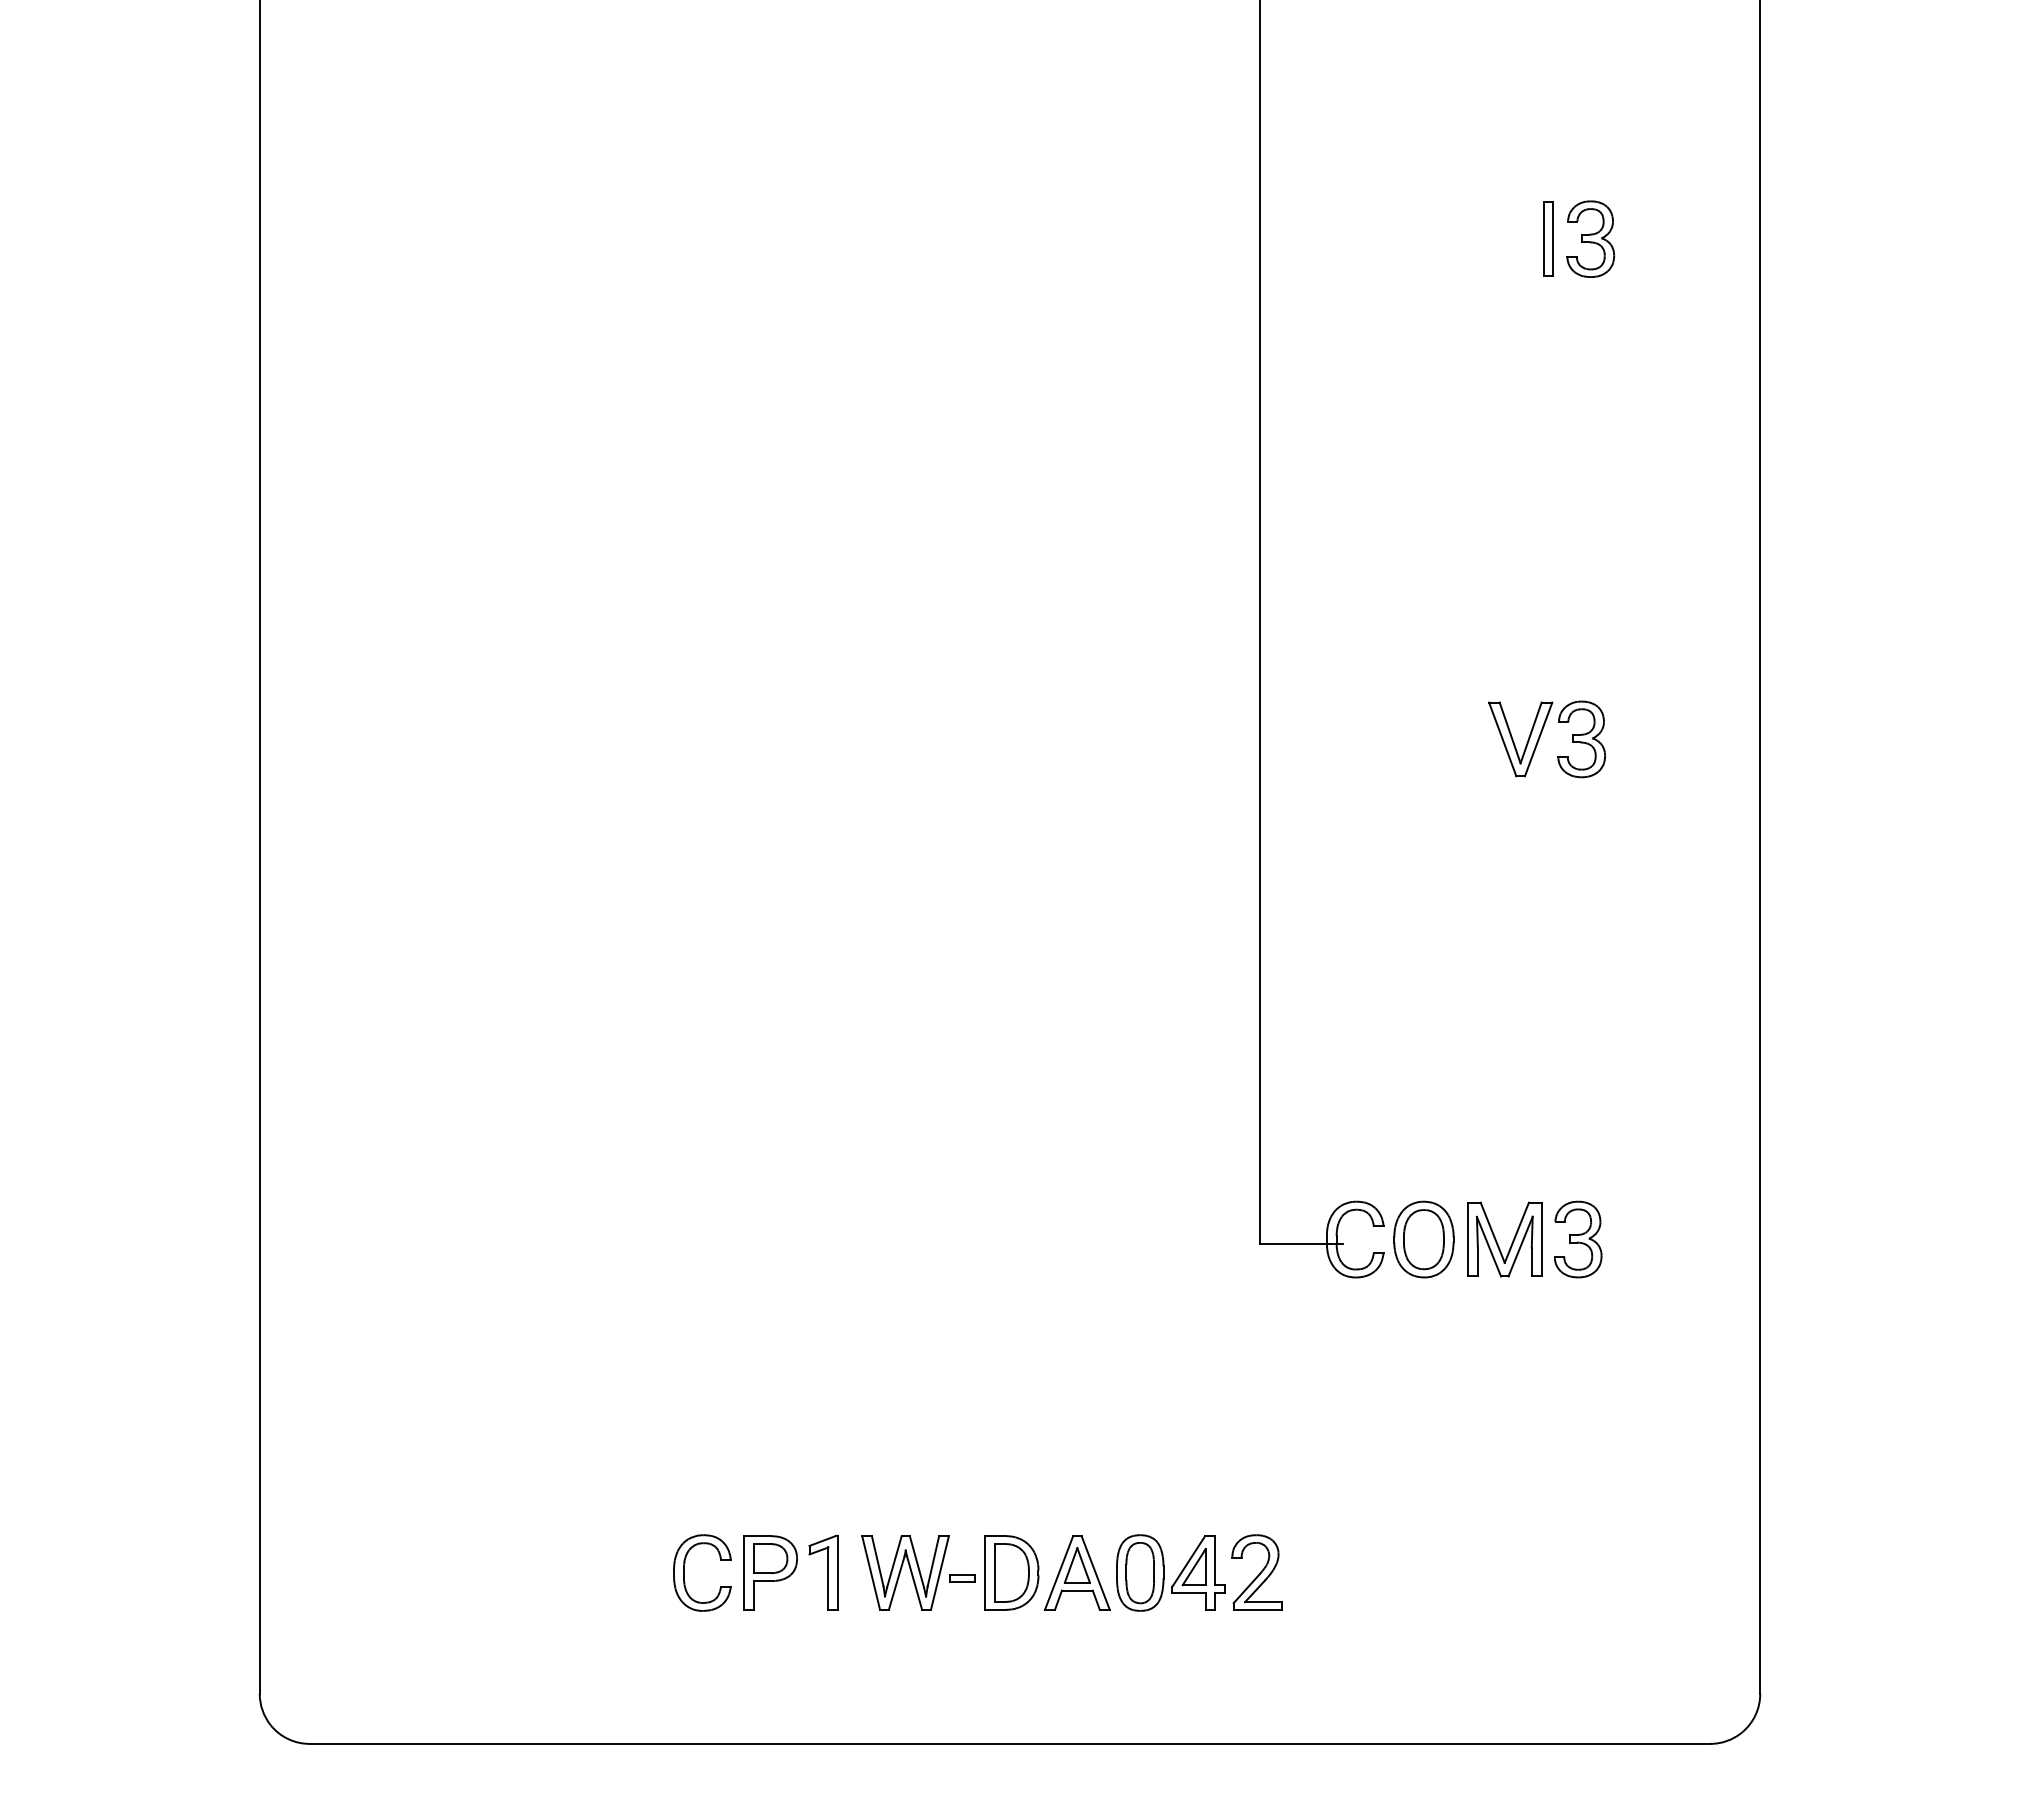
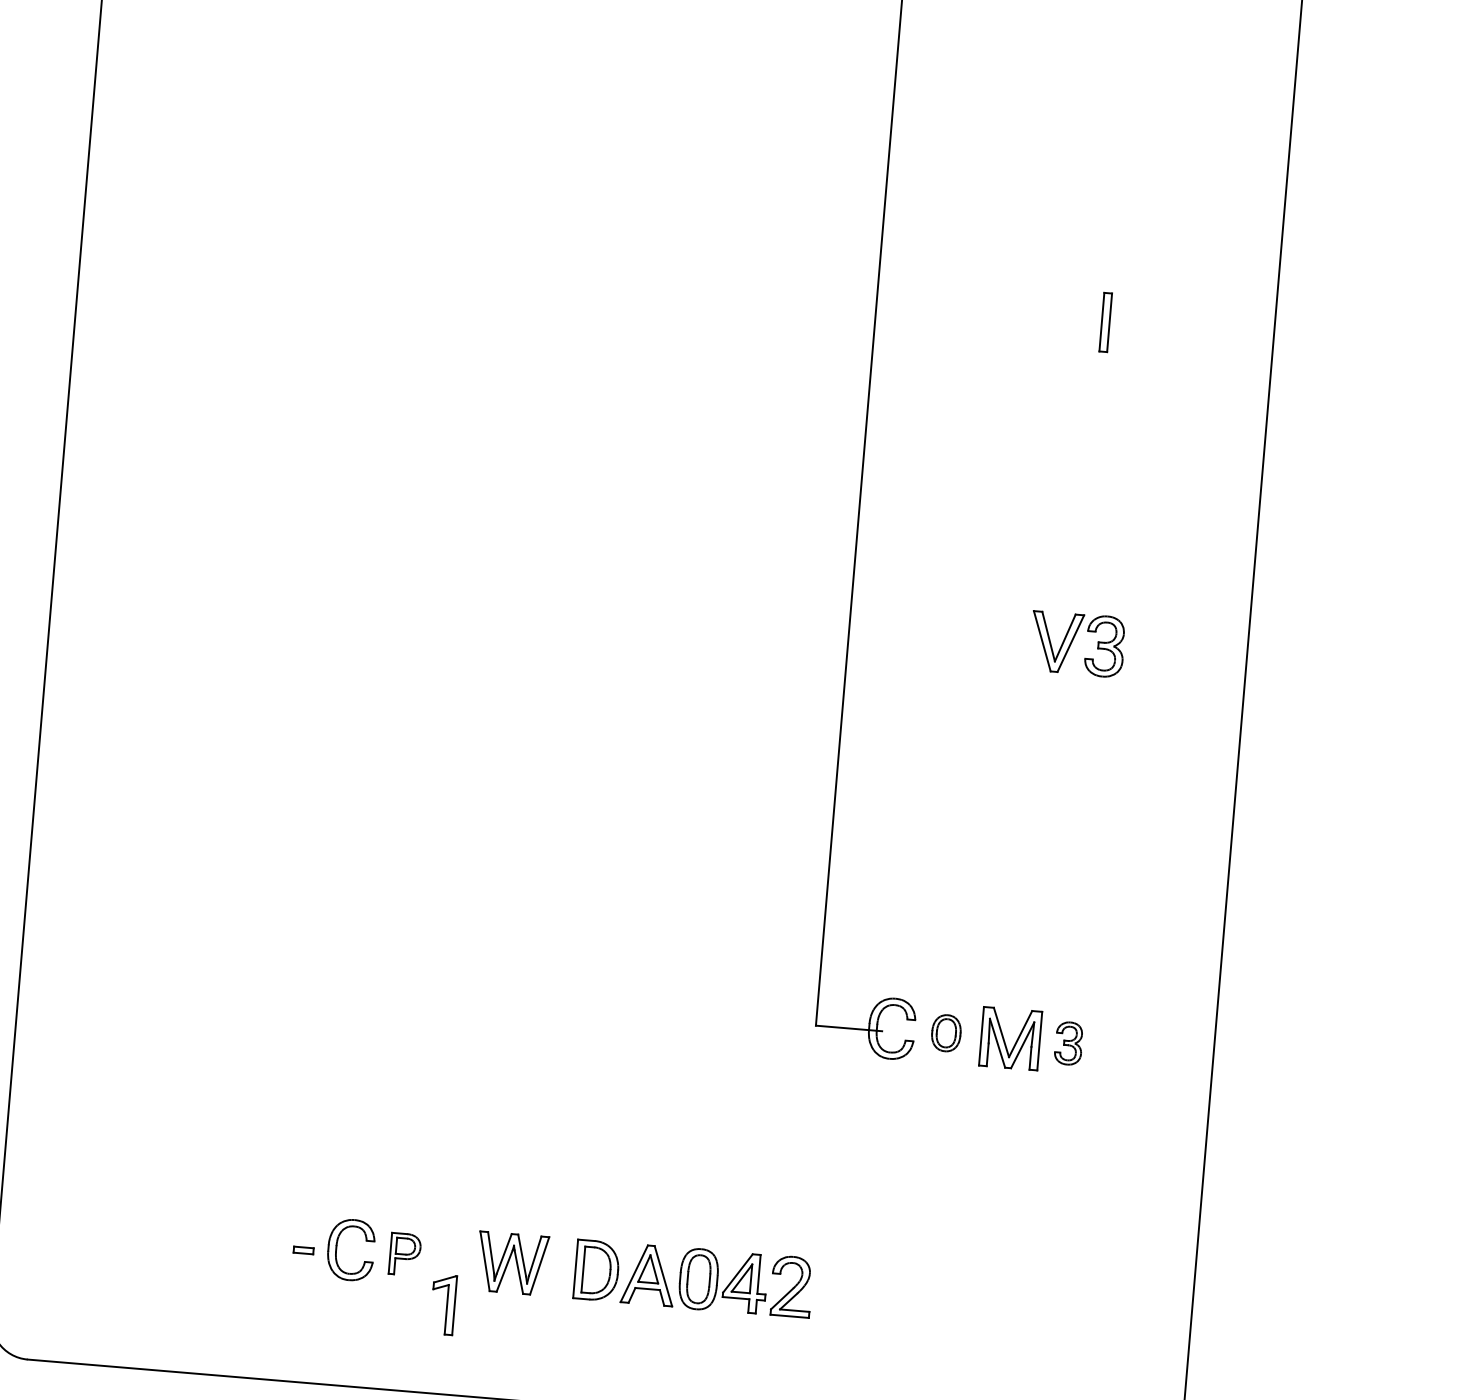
part: (1548, 238) -> (1105, 321), moved
part: (1590, 238) -> (1145, 249), removed
part: (1423, 1239) -> (946, 1033), size x0.6
part: (1577, 1239) -> (1068, 1043), size x0.7
part: (770, 1572) -> (405, 1254), size x0.7
part: (823, 1572) -> (443, 1304), moved
part: (962, 1578) -> (303, 1250), moved

